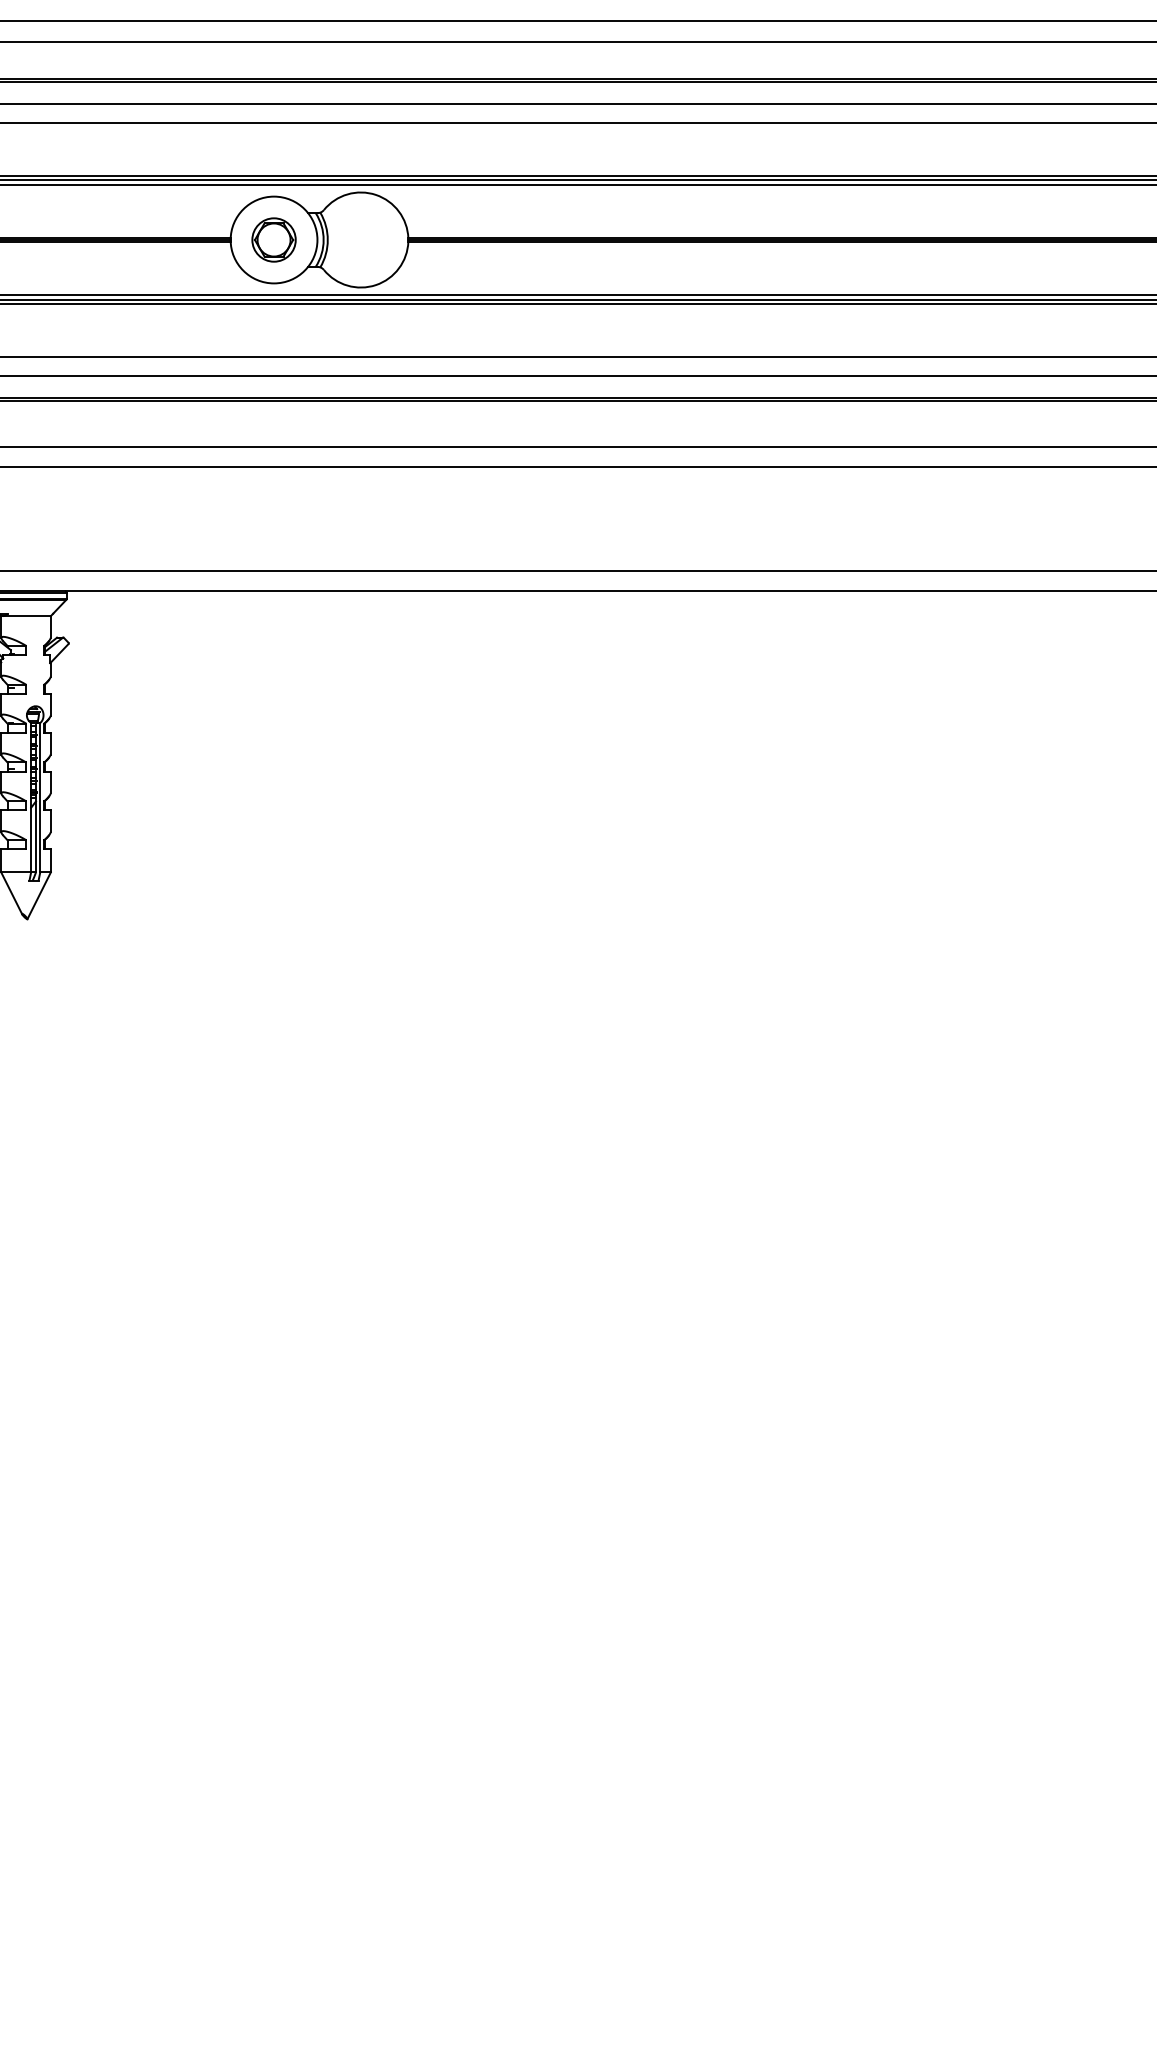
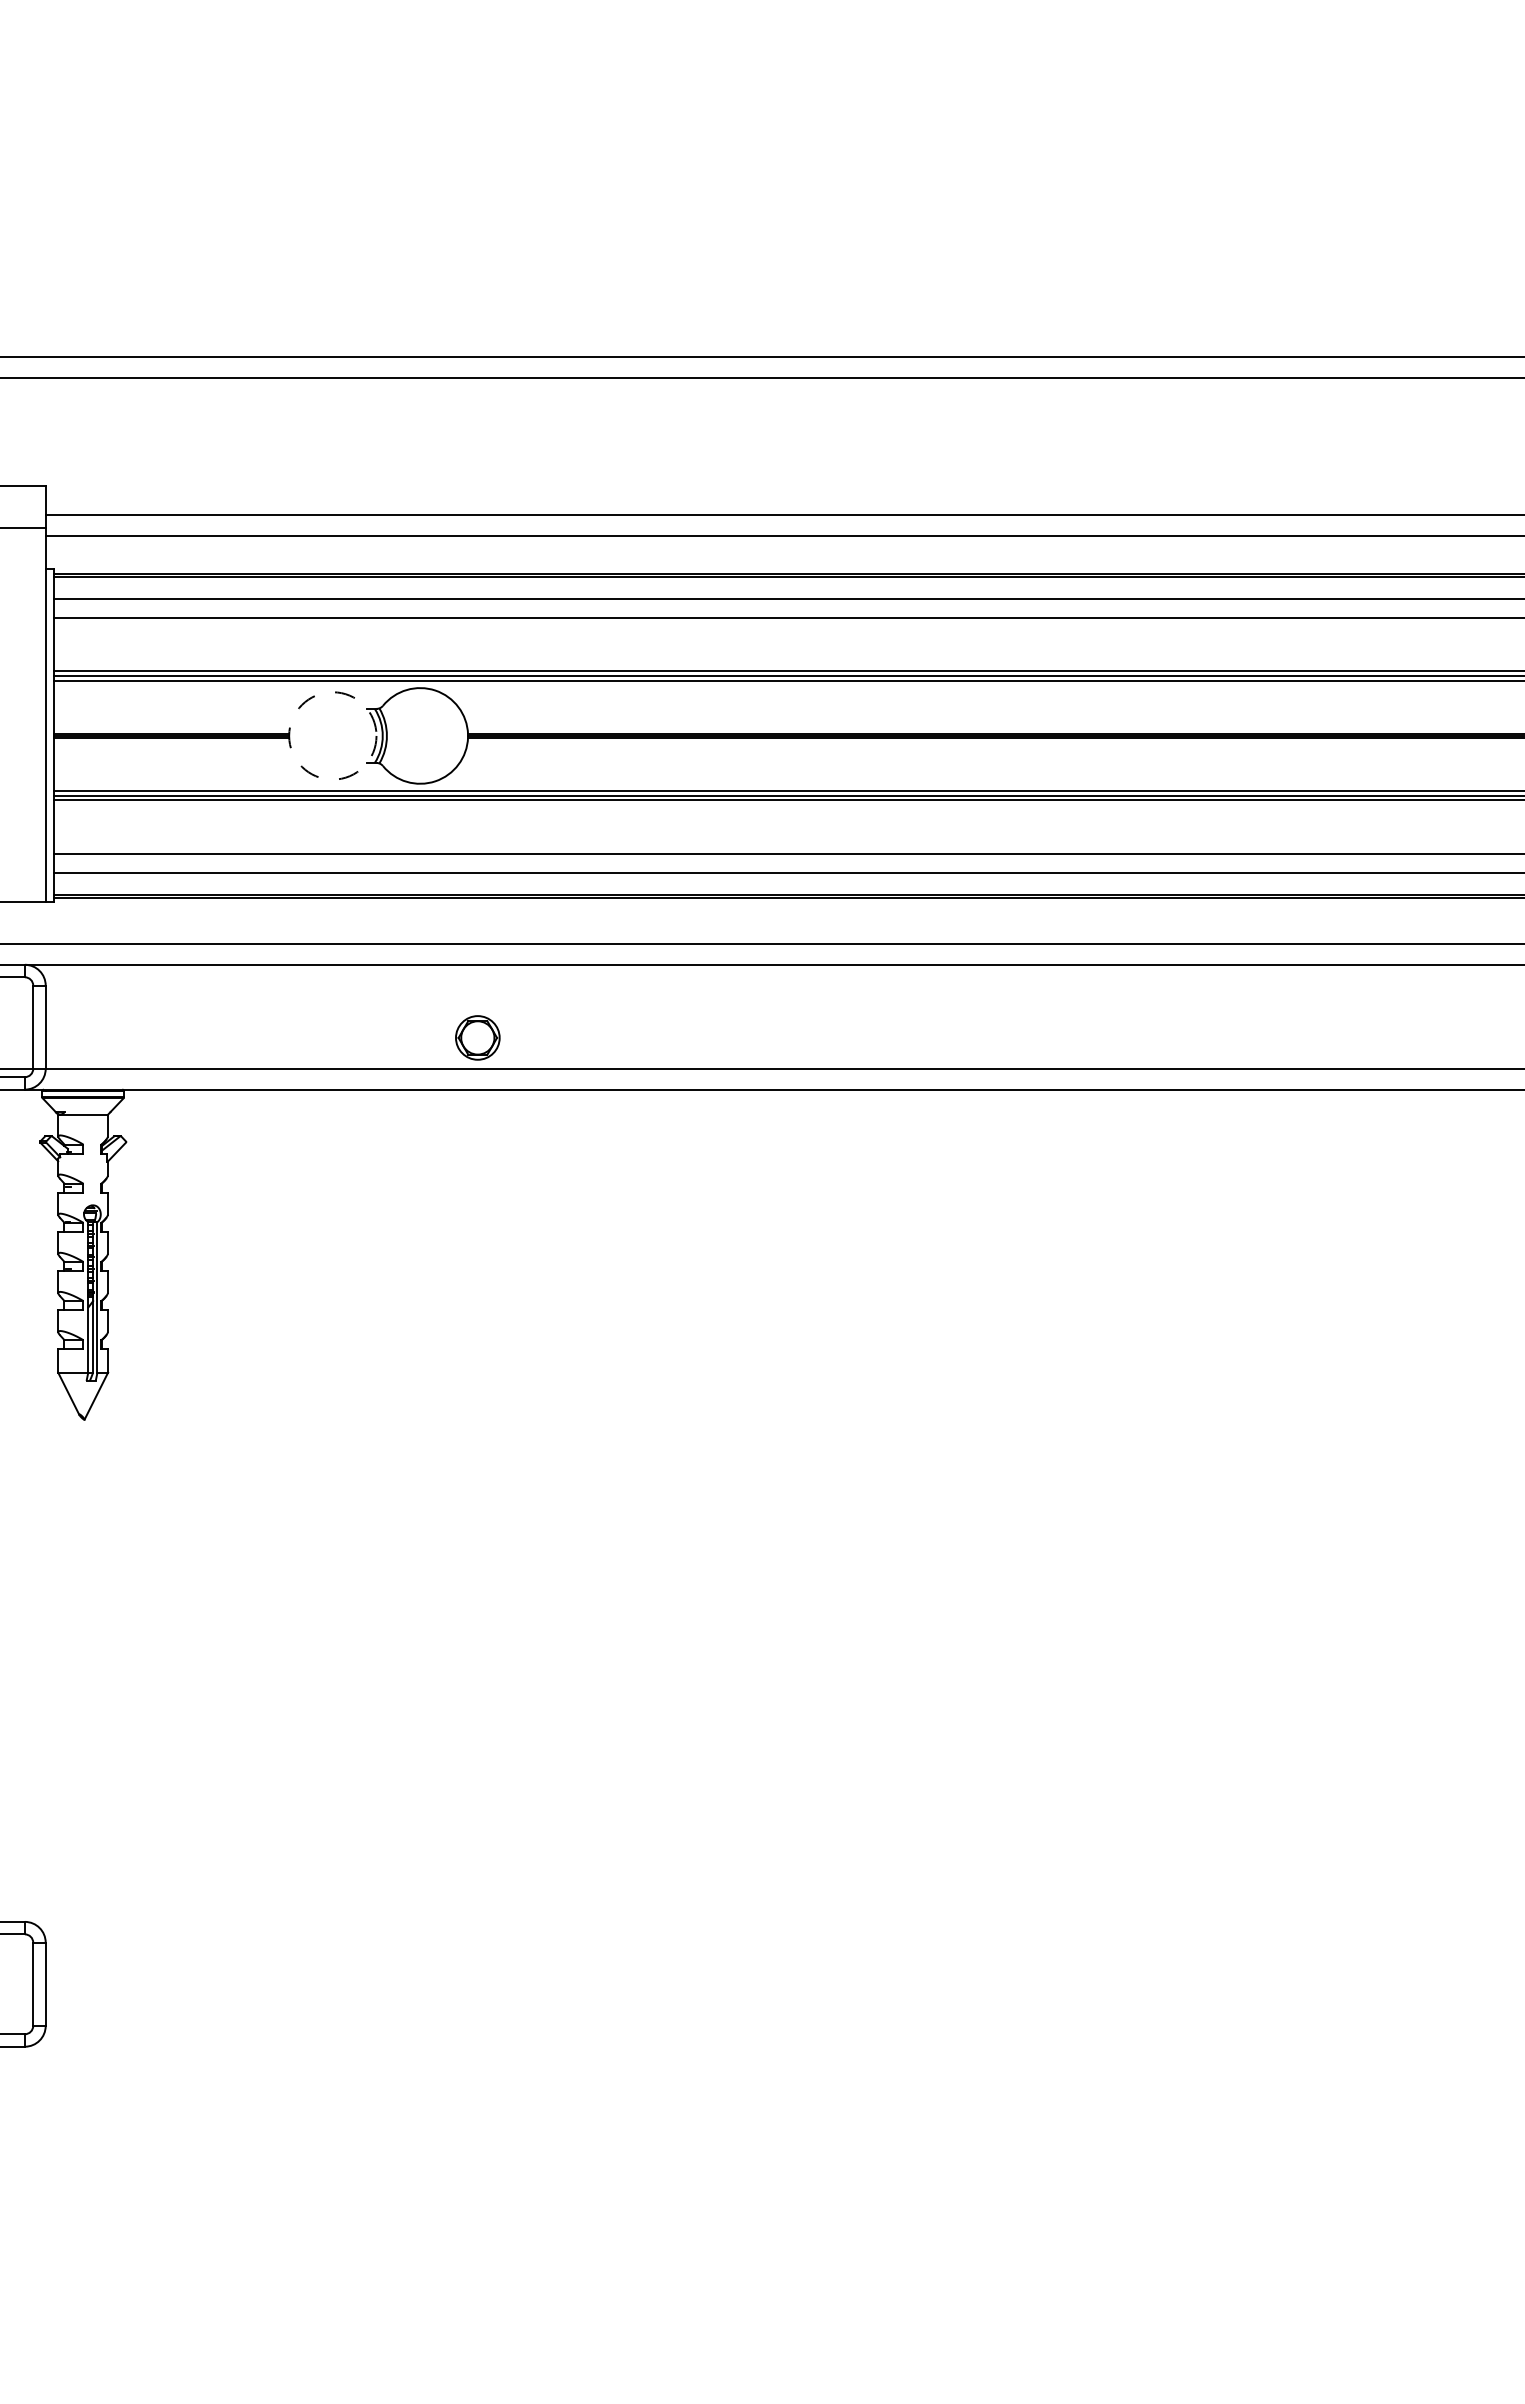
circle: (273, 239) -> (332, 735), solid -> dashed
part: (273, 239) -> (477, 1037), moved

